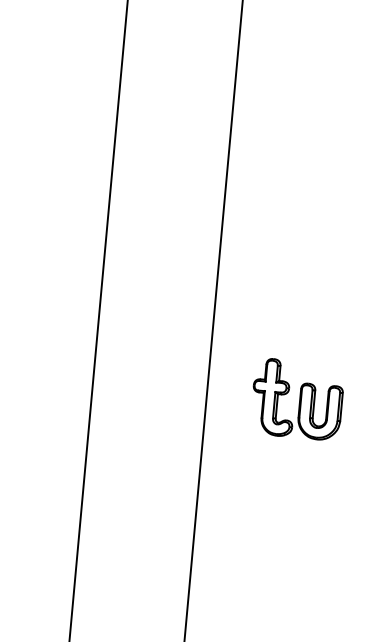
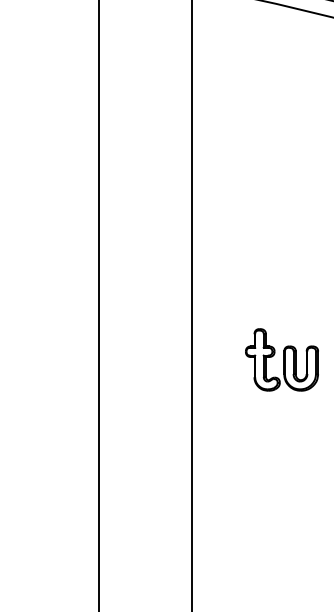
part: (296, 398) -> (281, 359), moved

